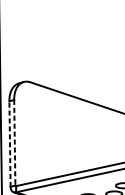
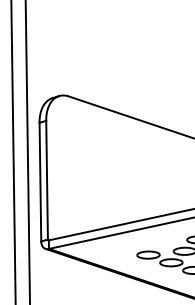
line: (15, 142) -> (47, 180), dashed -> solid
line: (10, 143) -> (40, 181), dashed -> solid

